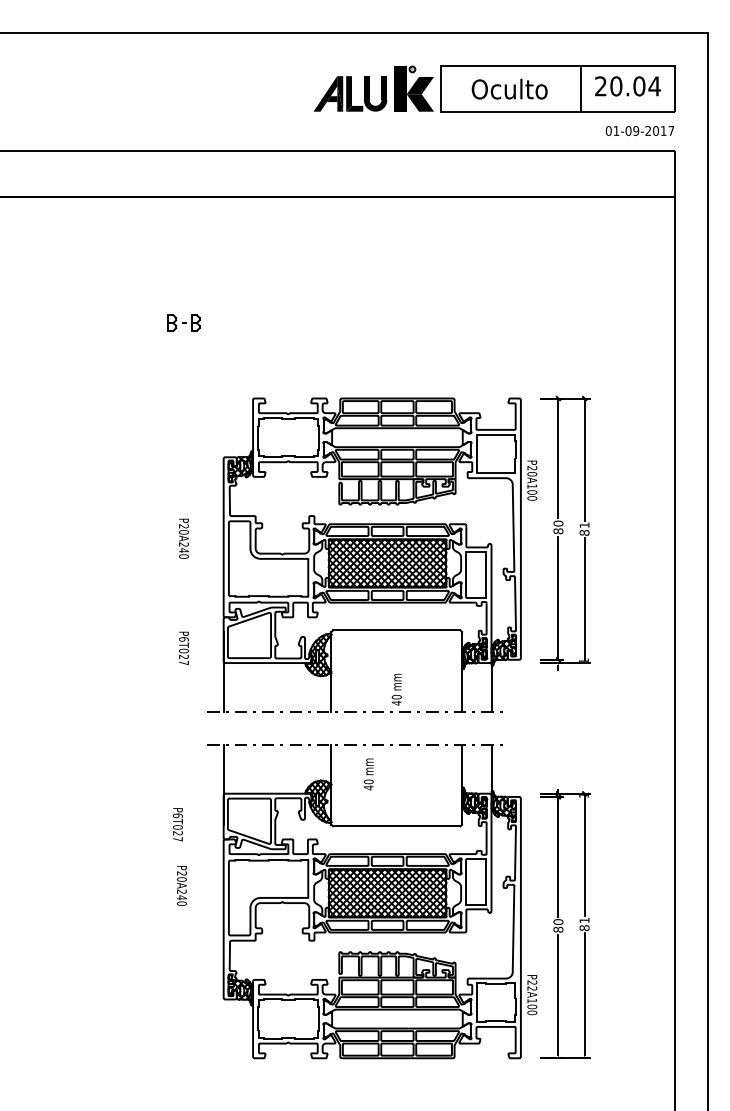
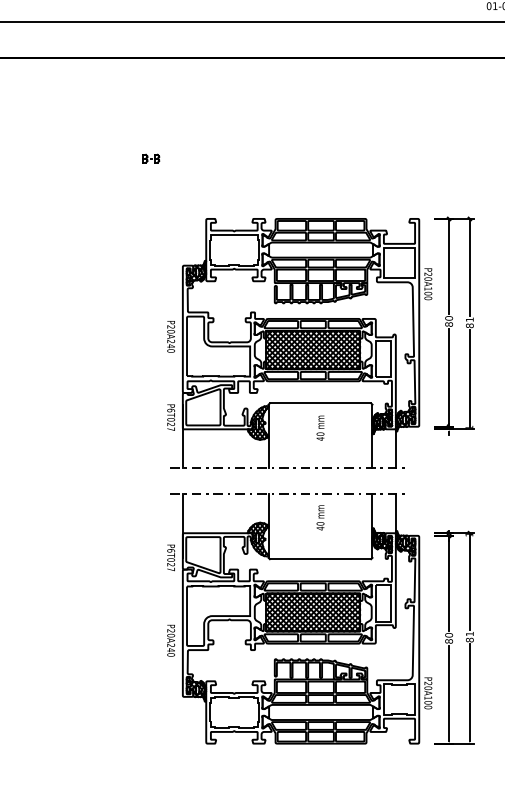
part: (183, 322) -> (150, 158), size x0.62
text: (183, 538) -> (170, 336), moved
text: (183, 647) -> (170, 416), moved
text: (396, 689) -> (320, 428), moved
text: (368, 774) -> (320, 517), moved
text: (177, 824) -> (170, 557), moved
text: (181, 885) -> (170, 640), moved
text: (532, 988) -> (428, 688), P22A100 -> P20A100

